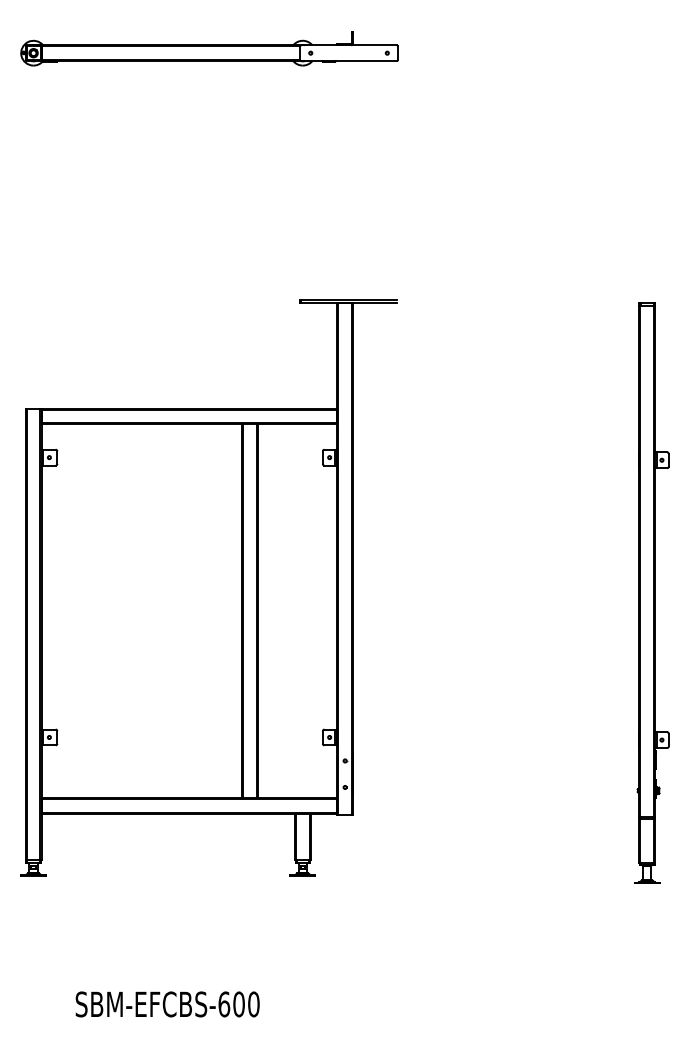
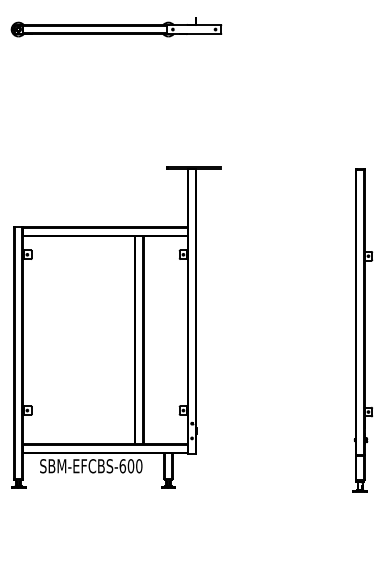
text: (168, 1004) -> (91, 466), moved

